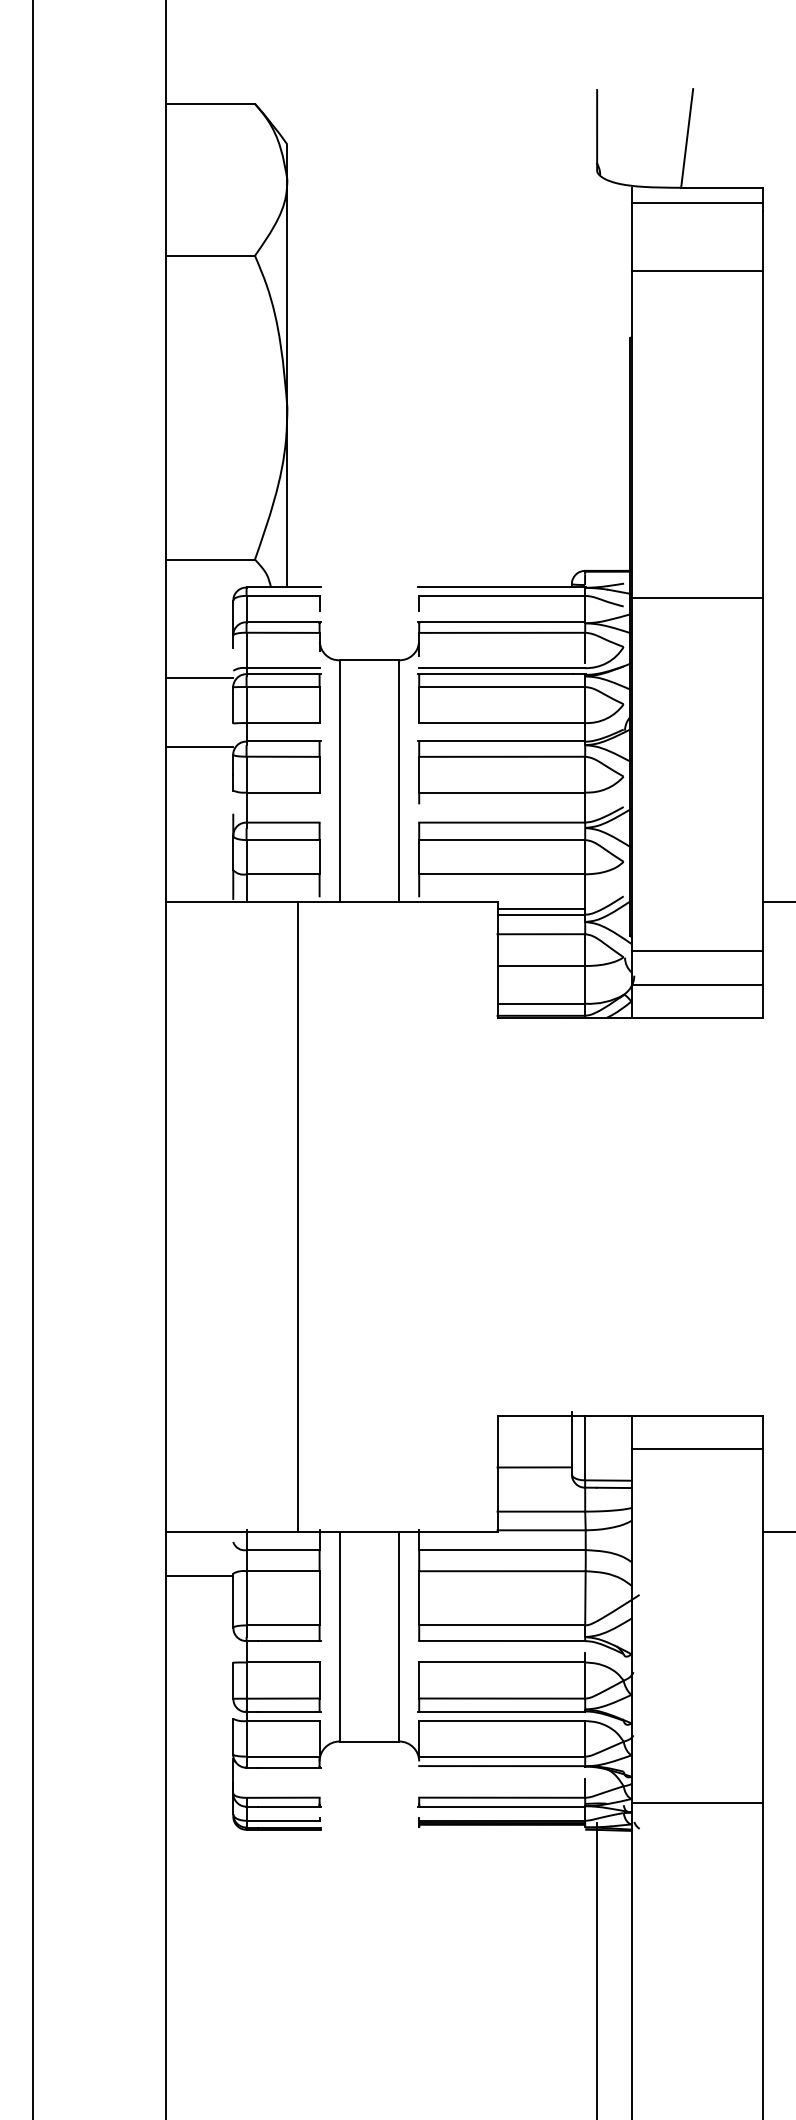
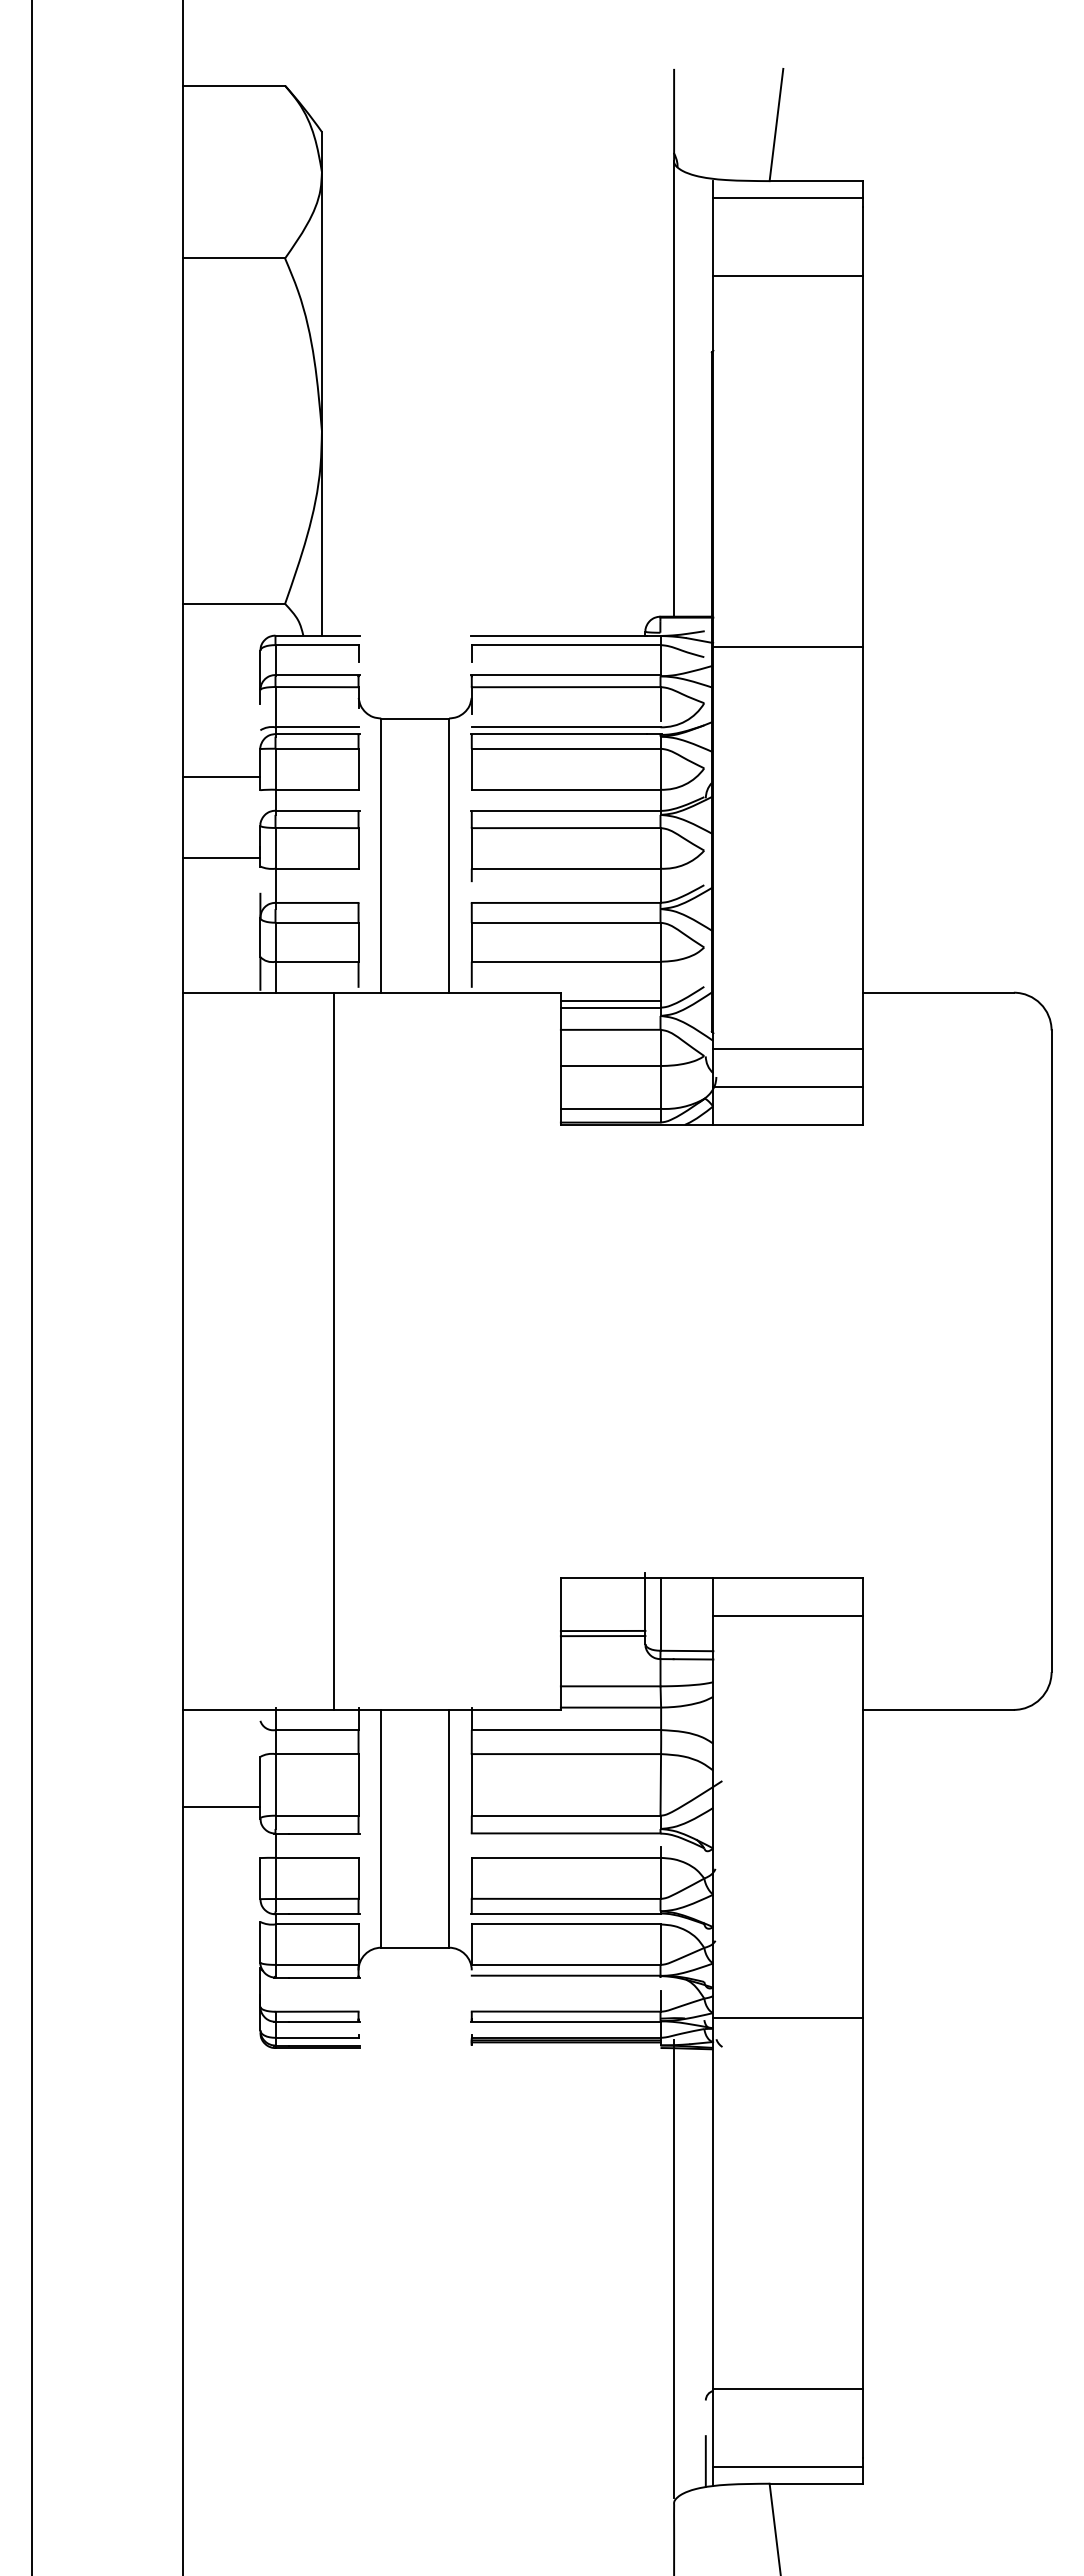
line: (597, 370) -> (674, 388), added
line: (199, 678) -> (221, 776), moved
line: (199, 746) -> (221, 857), moved
line: (534, 1462) -> (602, 1630), added
line: (199, 1576) -> (221, 1807), moved

